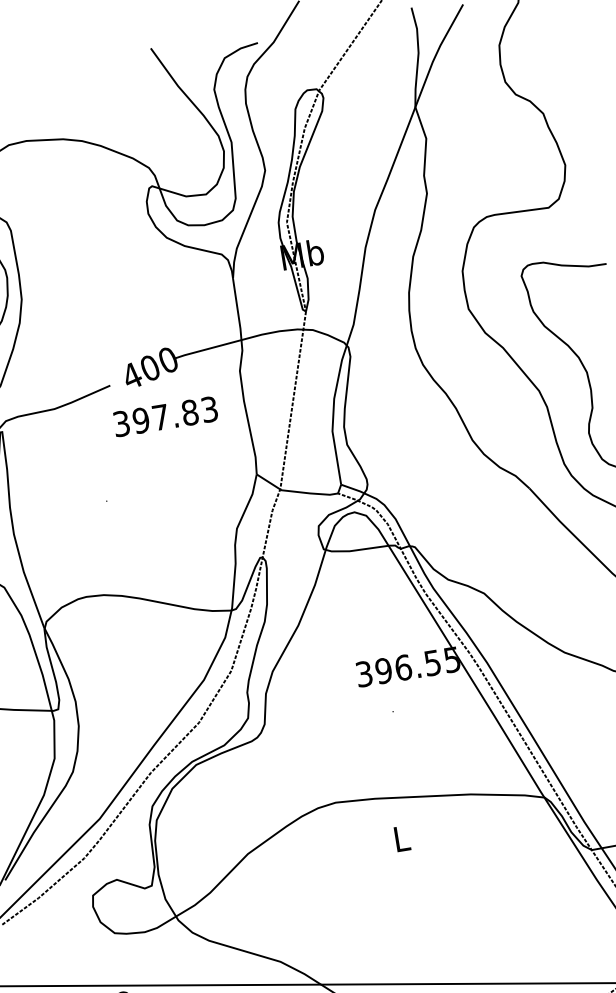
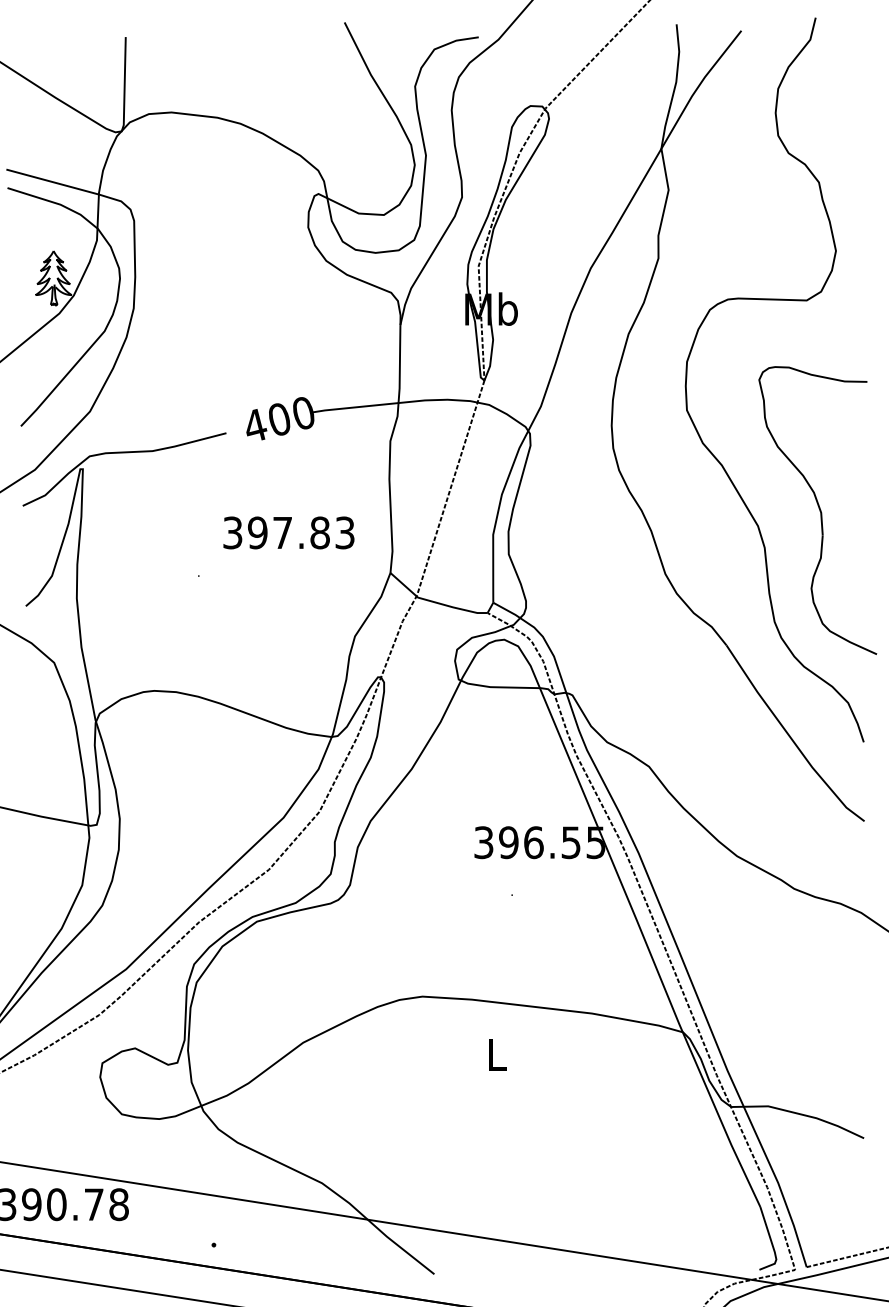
text: (165, 416) -> (288, 532), moved

